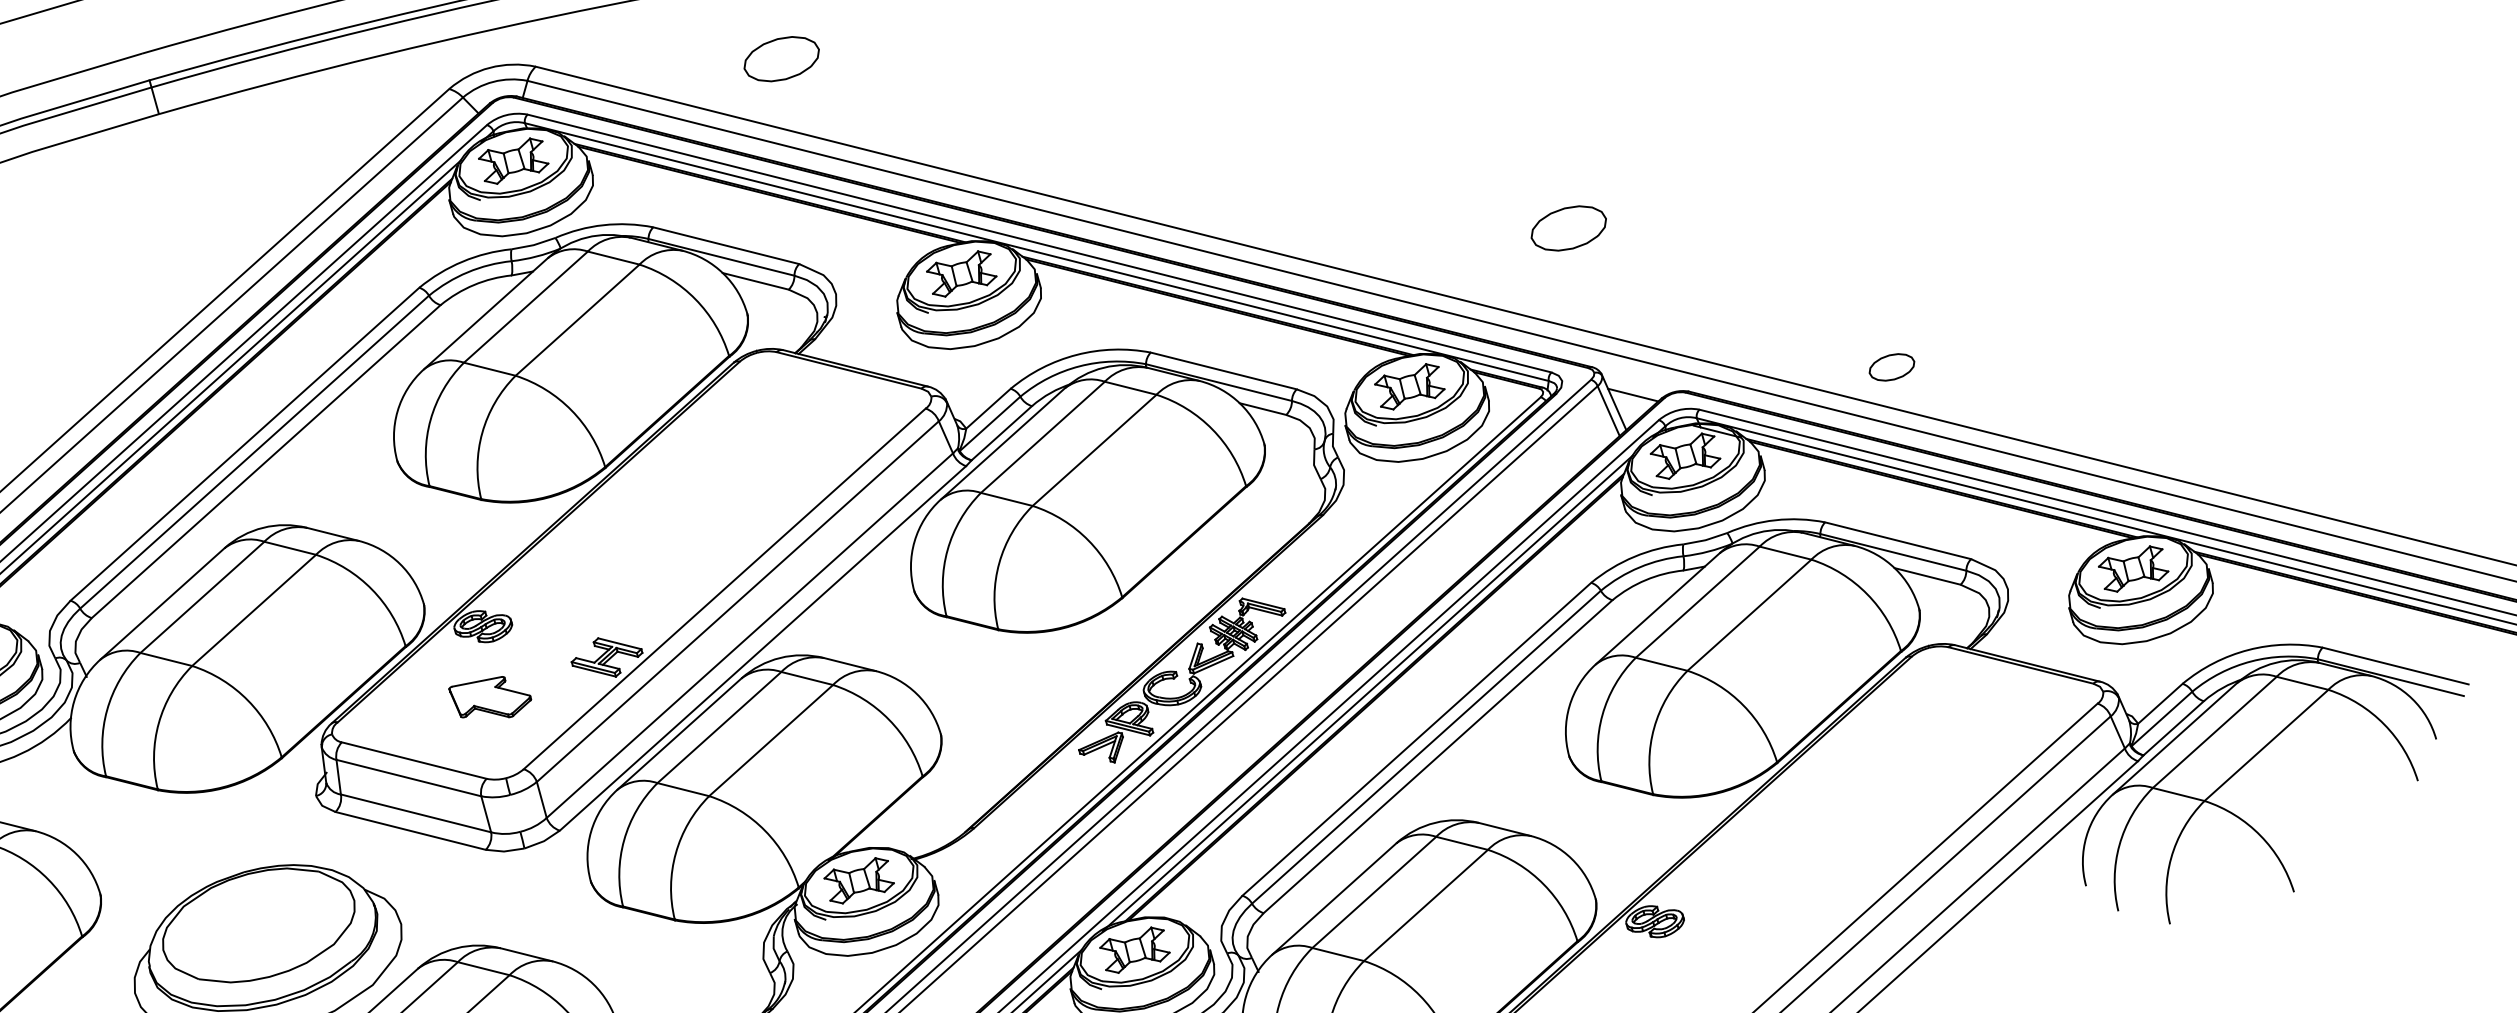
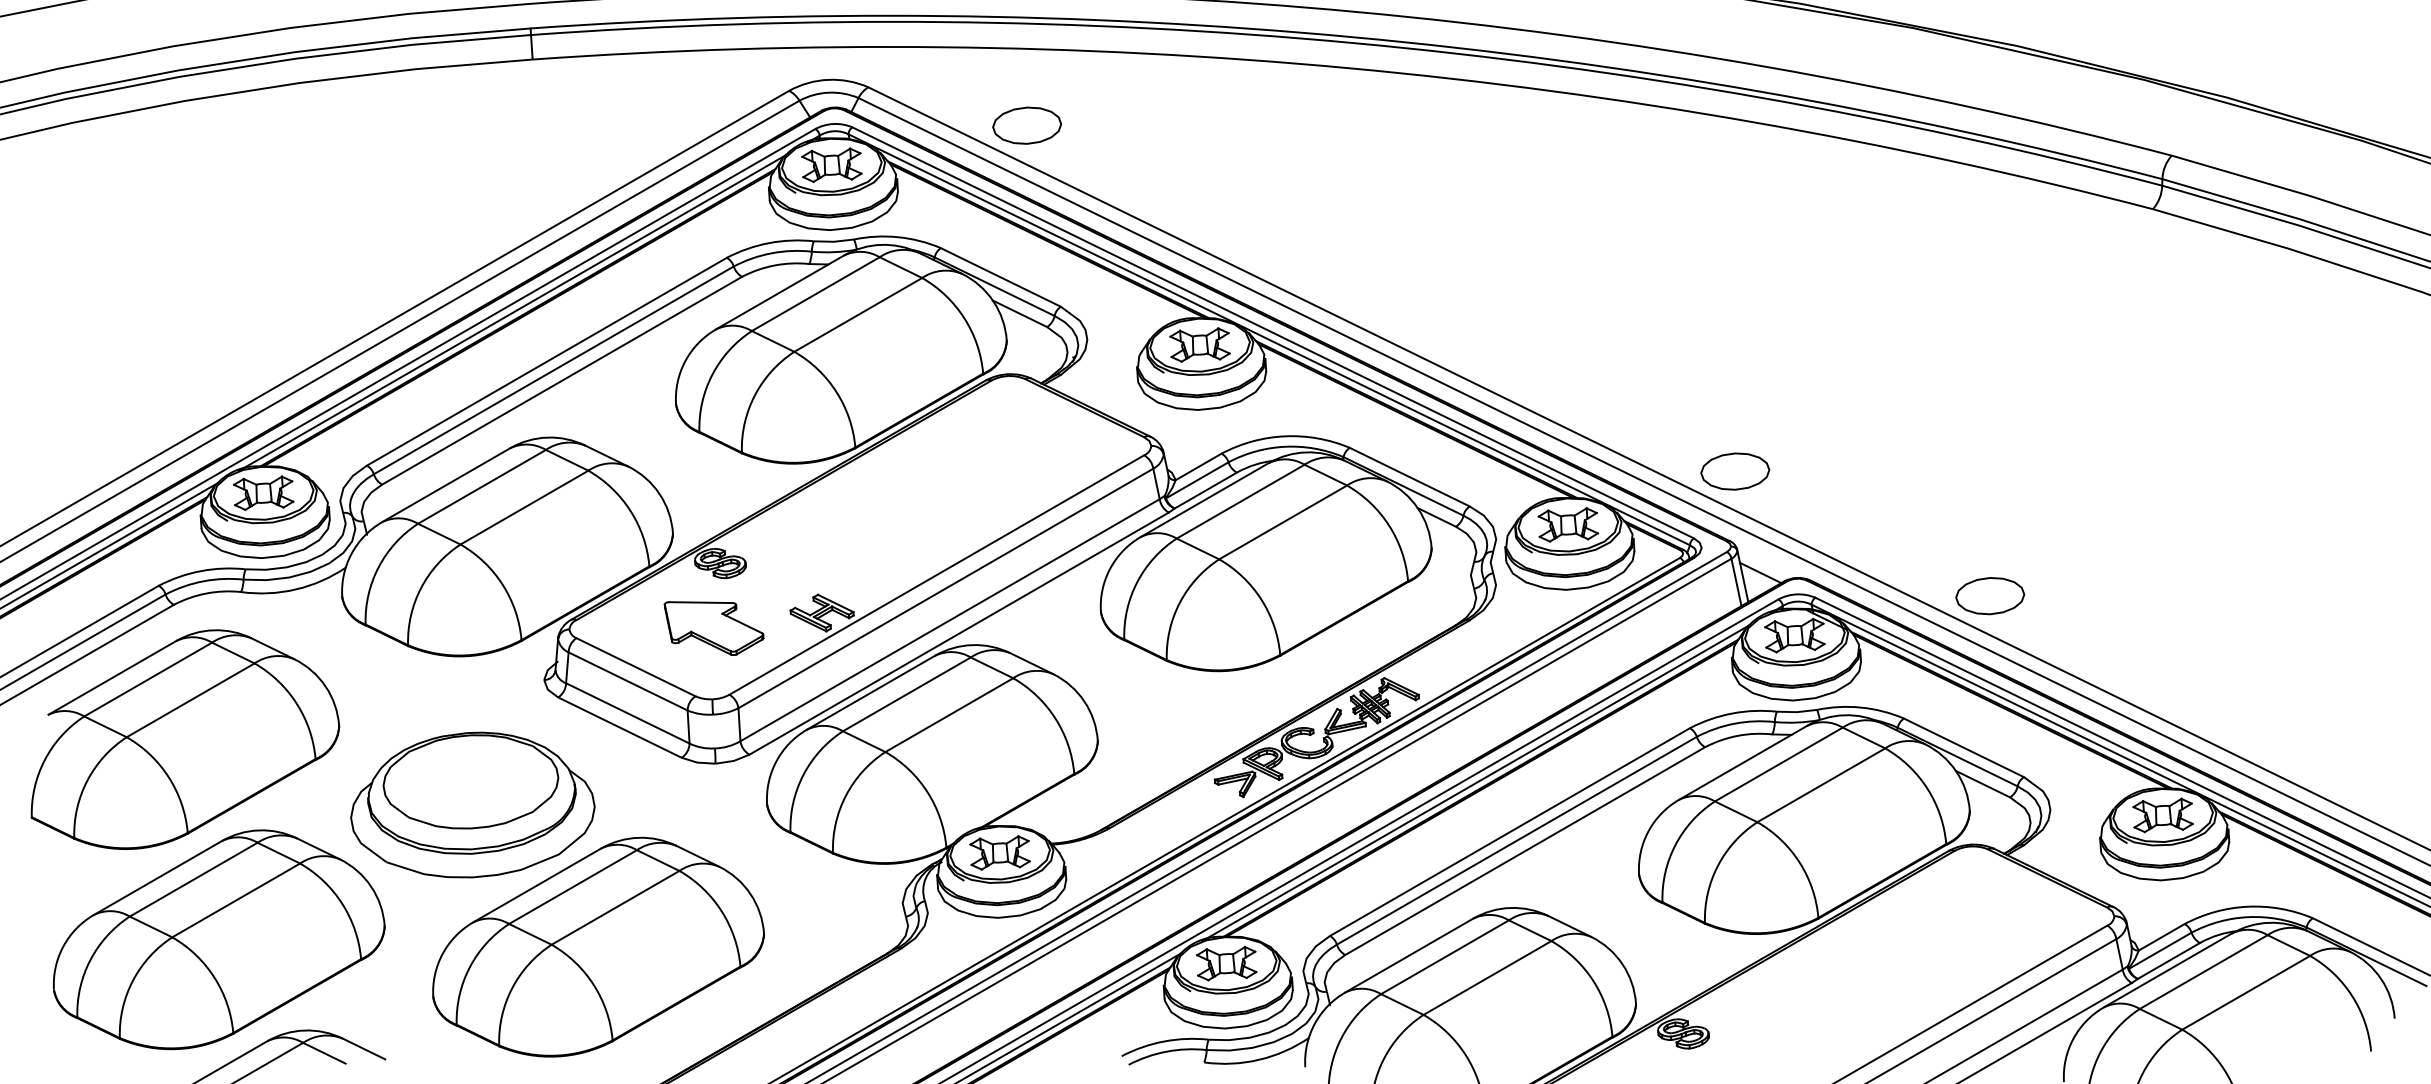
part: (782, 58) -> (1027, 125), moved
part: (1569, 228) -> (1735, 471), moved
part: (1892, 367) -> (1990, 596), size x1.67
part: (490, 699) -> (713, 628), size x1.43

